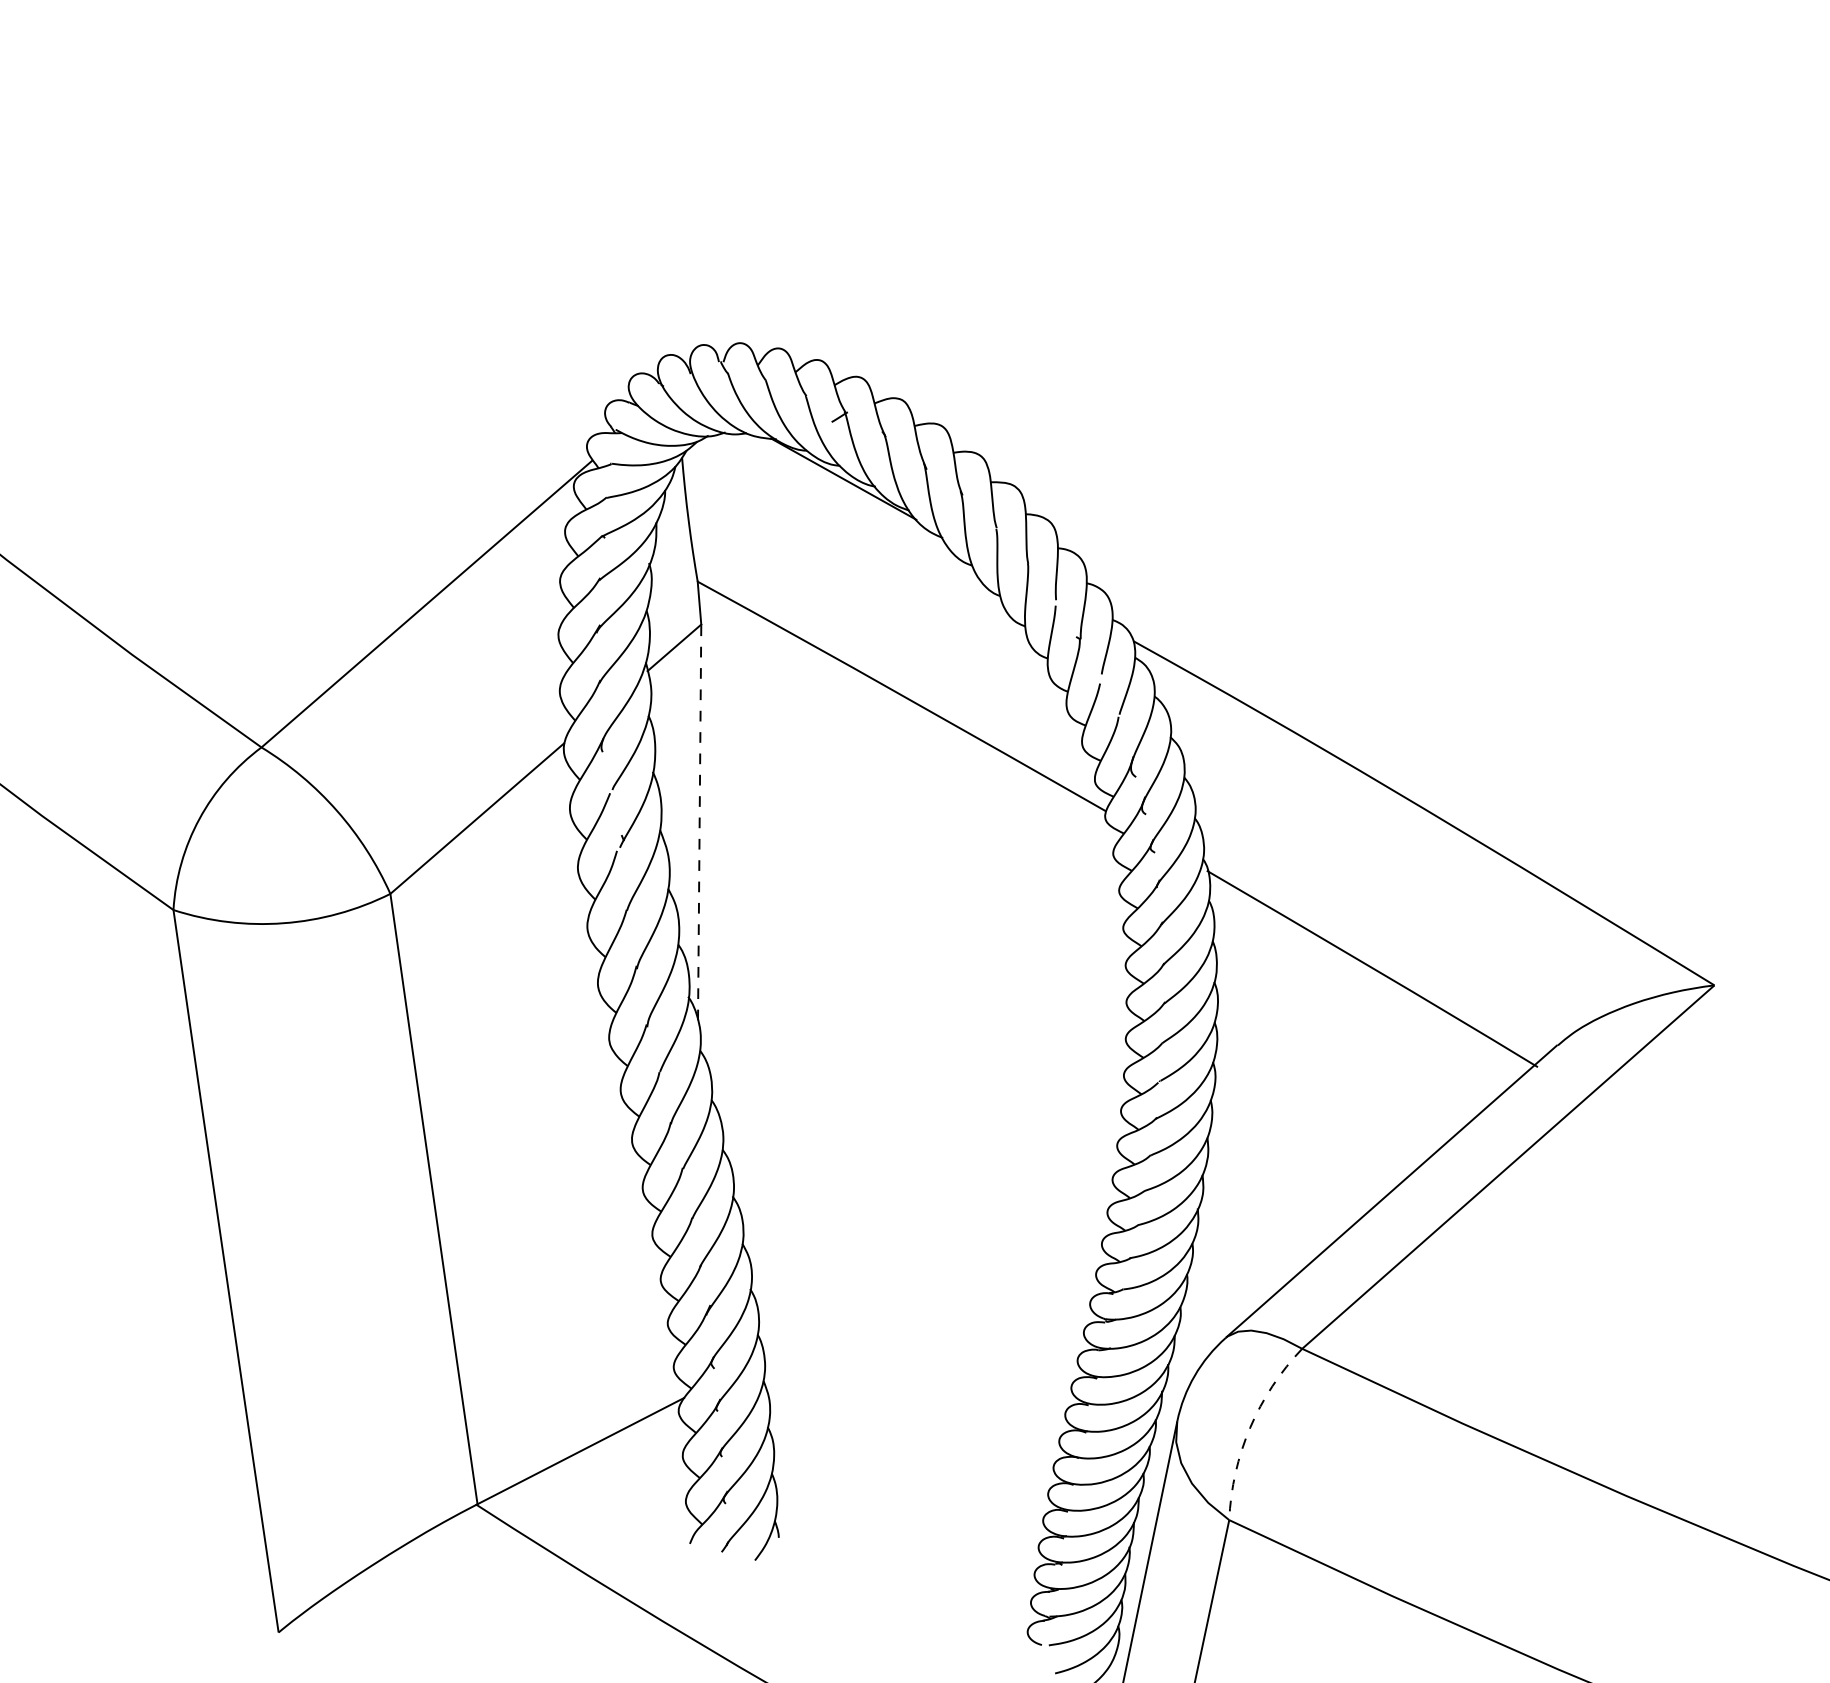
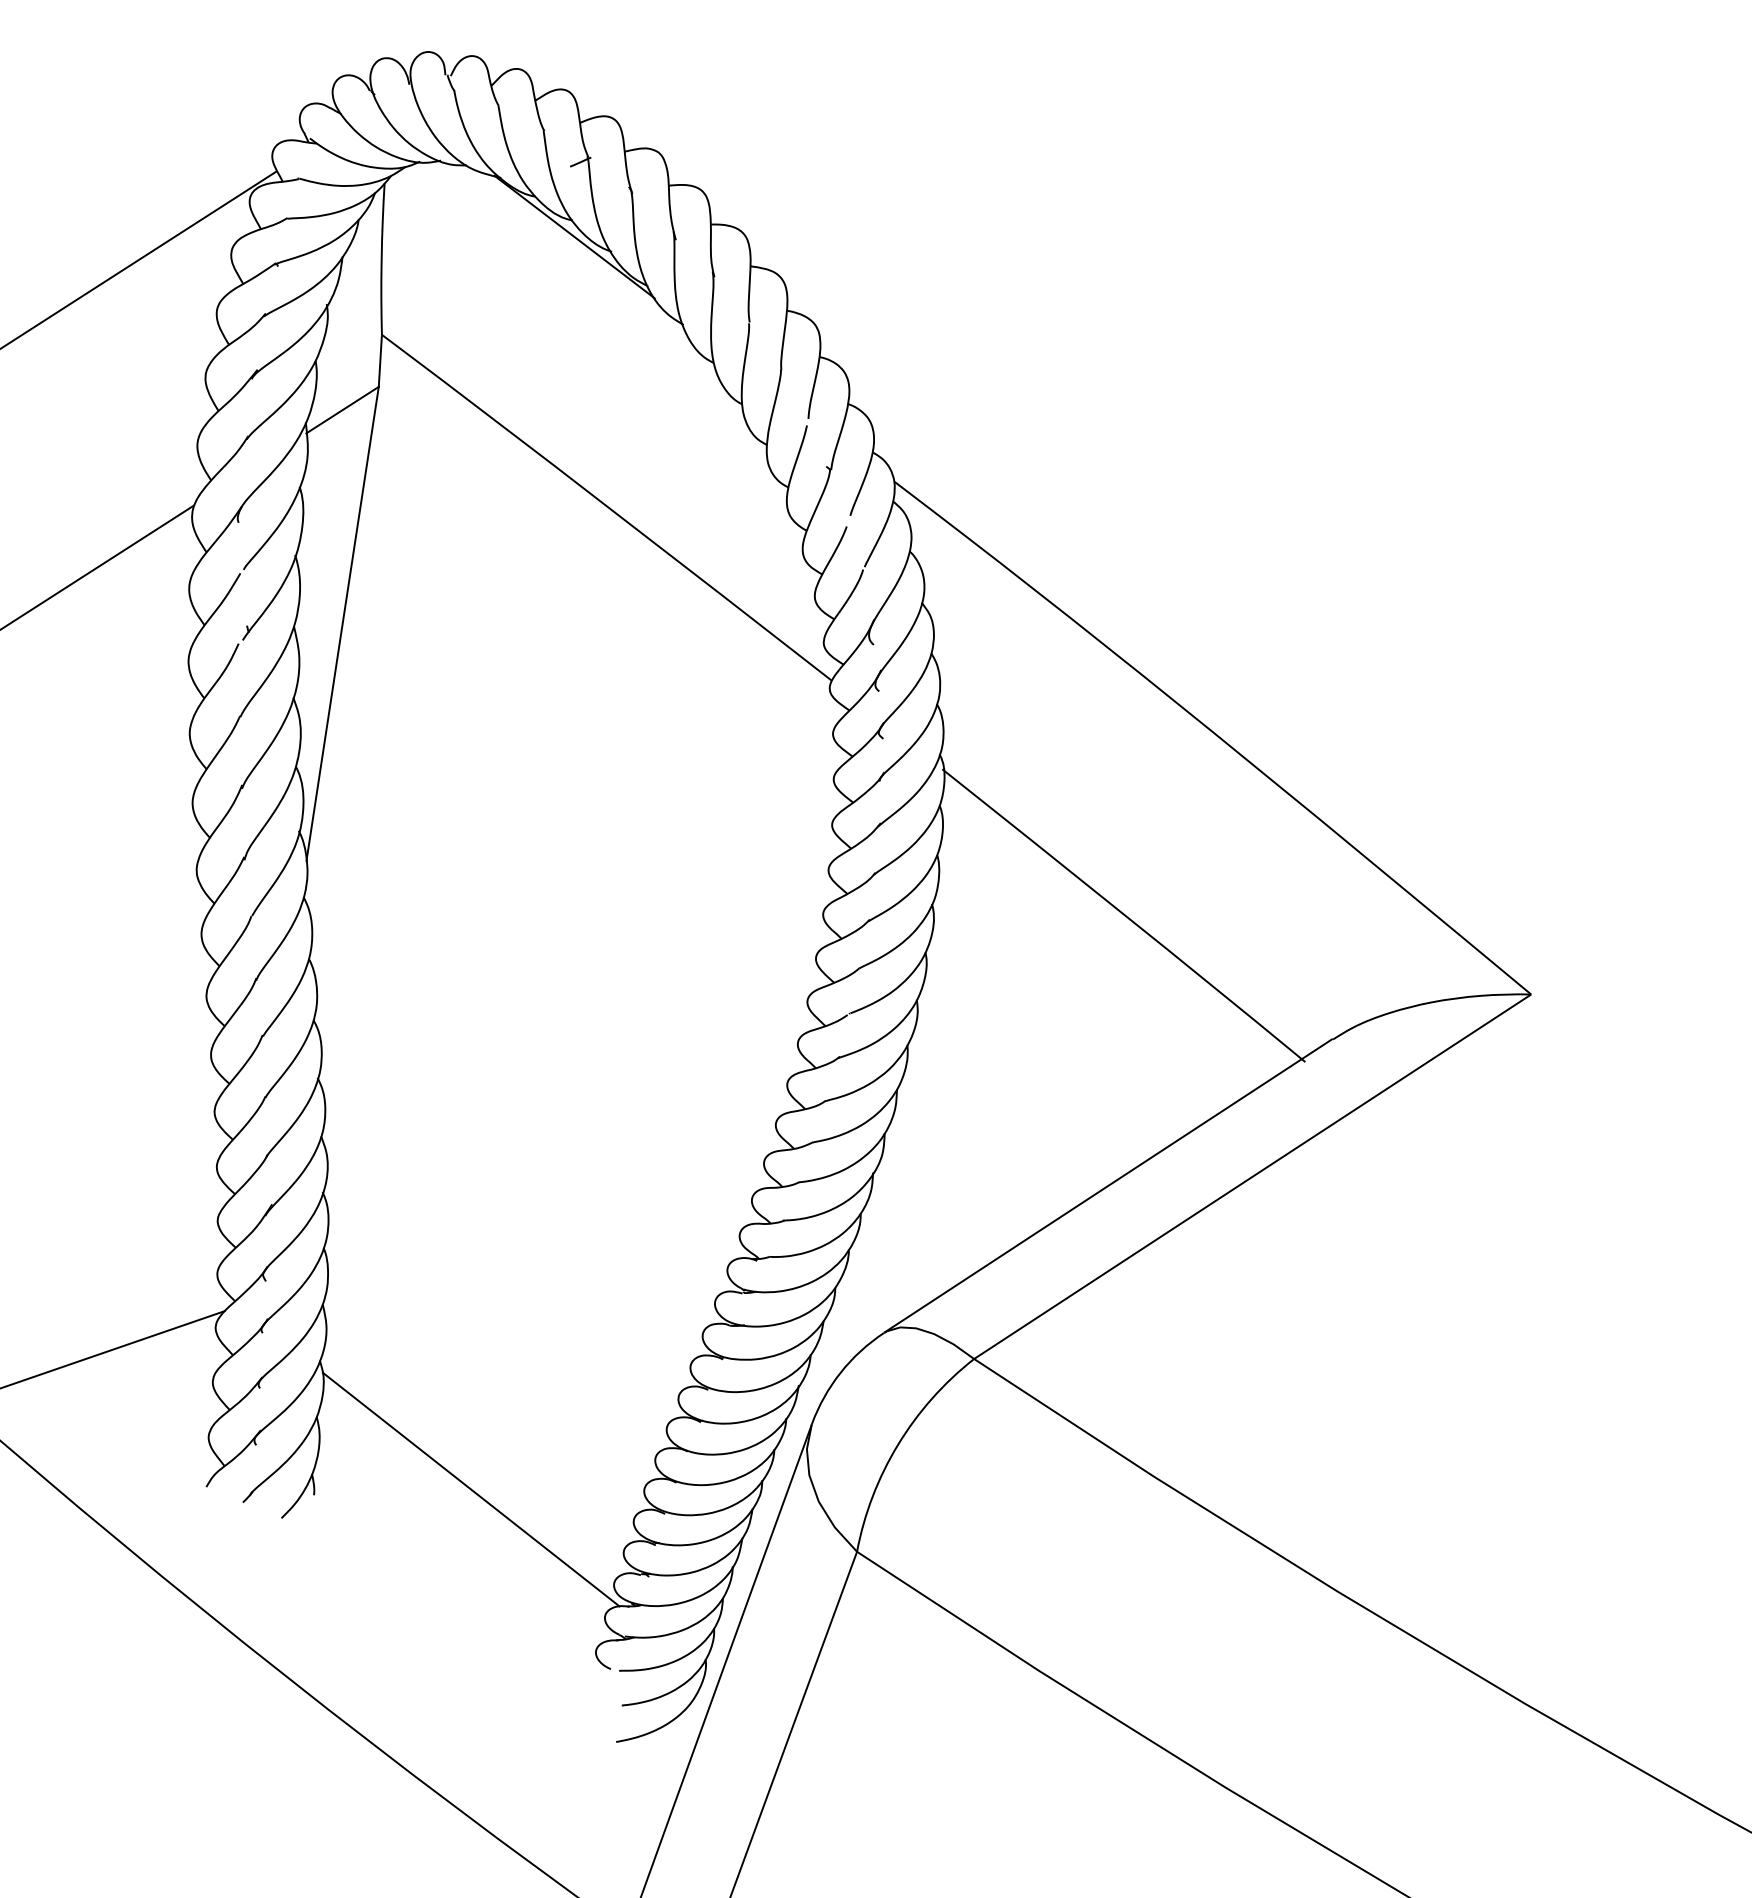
line: (699, 822) -> (342, 623), dashed -> solid
arc: (1250, 1427) -> (898, 1444), dashed -> solid
line: (906, 1514) -> (471, 1489), added

